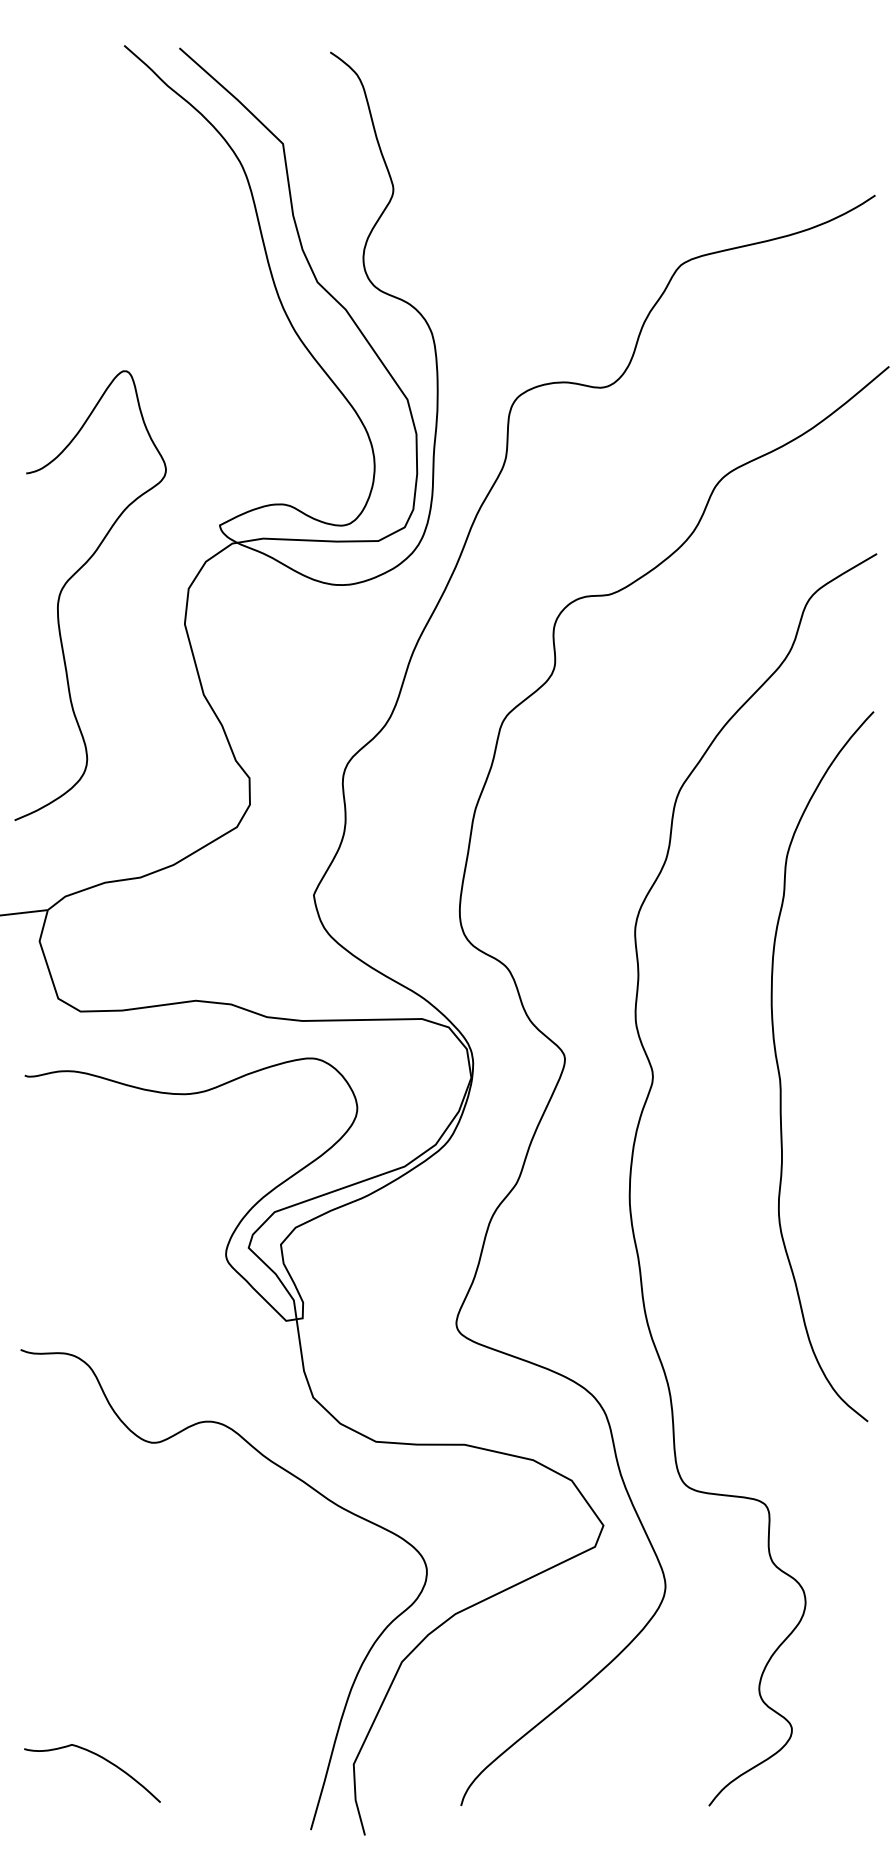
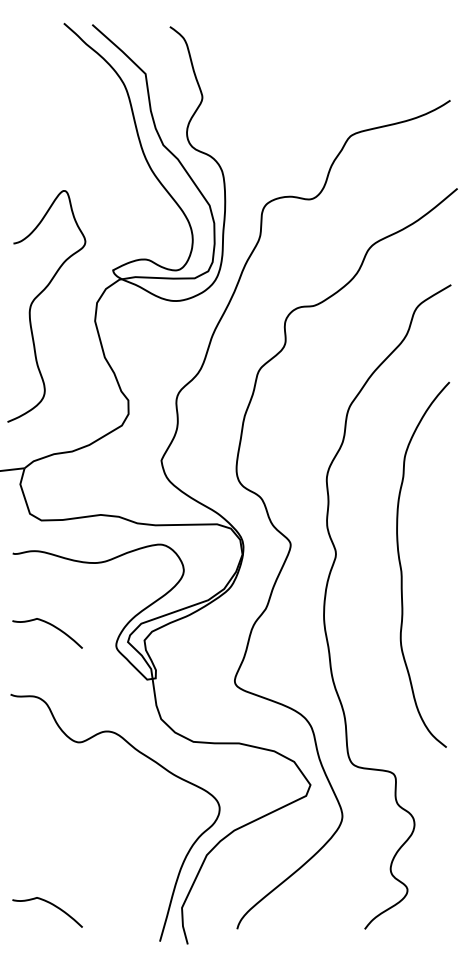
curve: (782, 1077) -> (402, 570), moved
curve: (98, 1215) -> (50, 625), added

